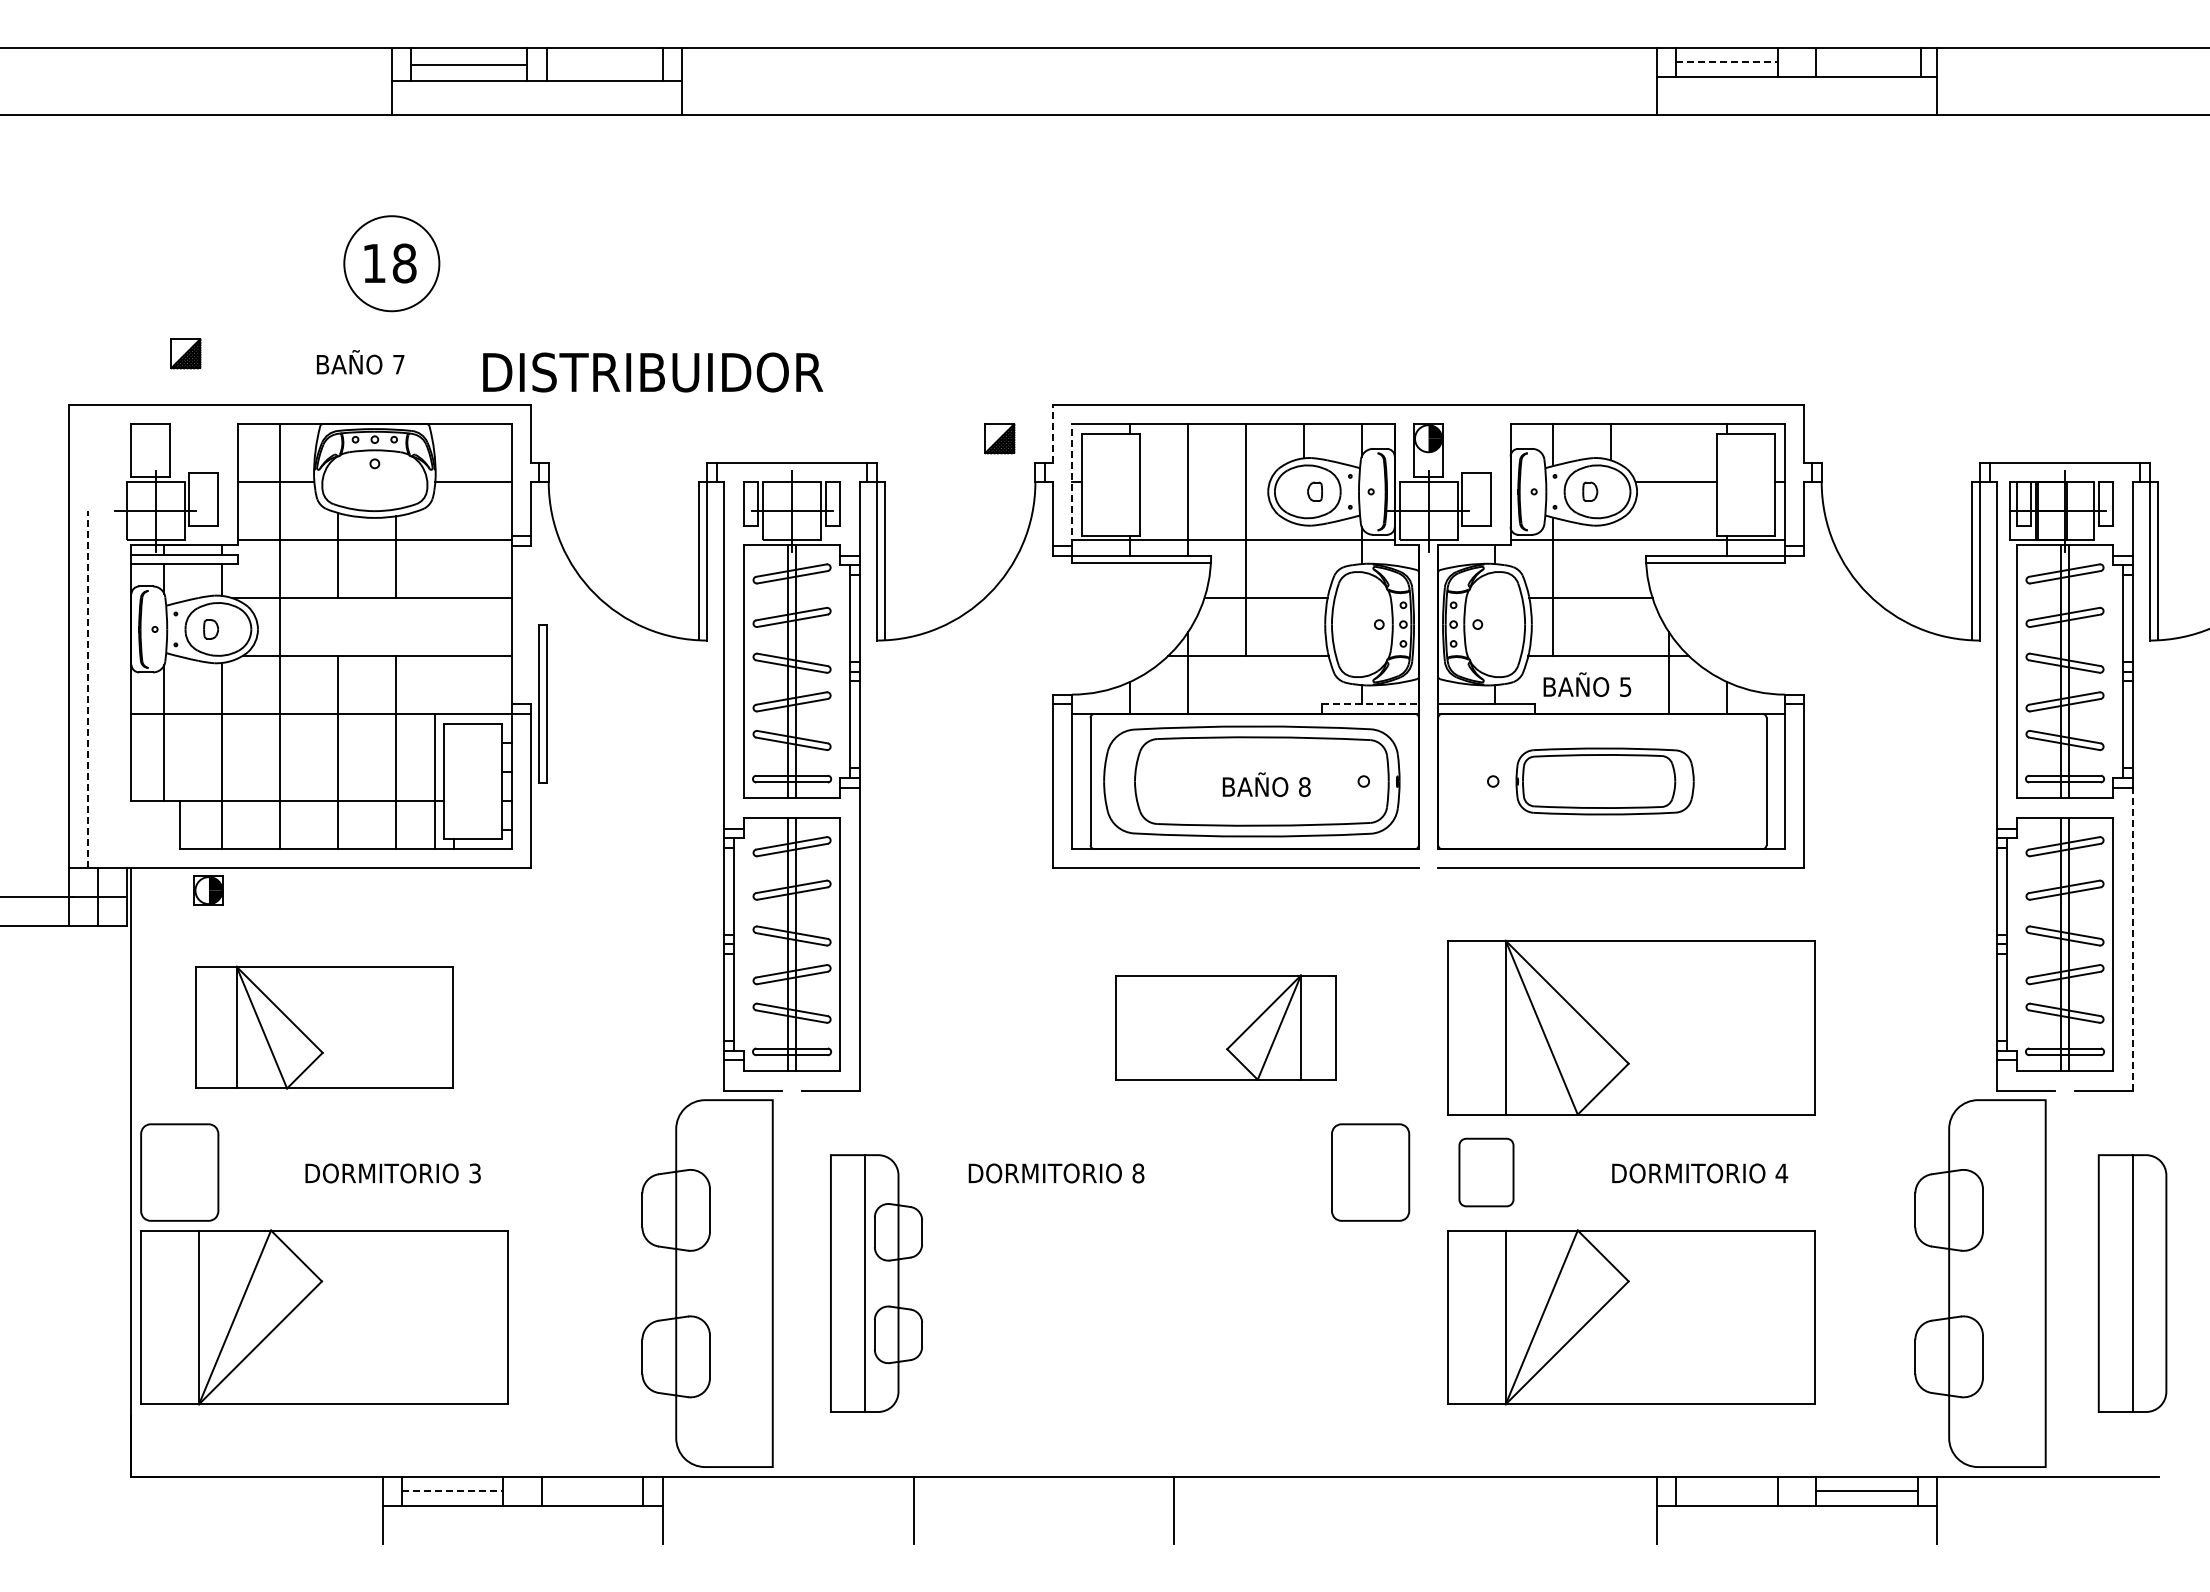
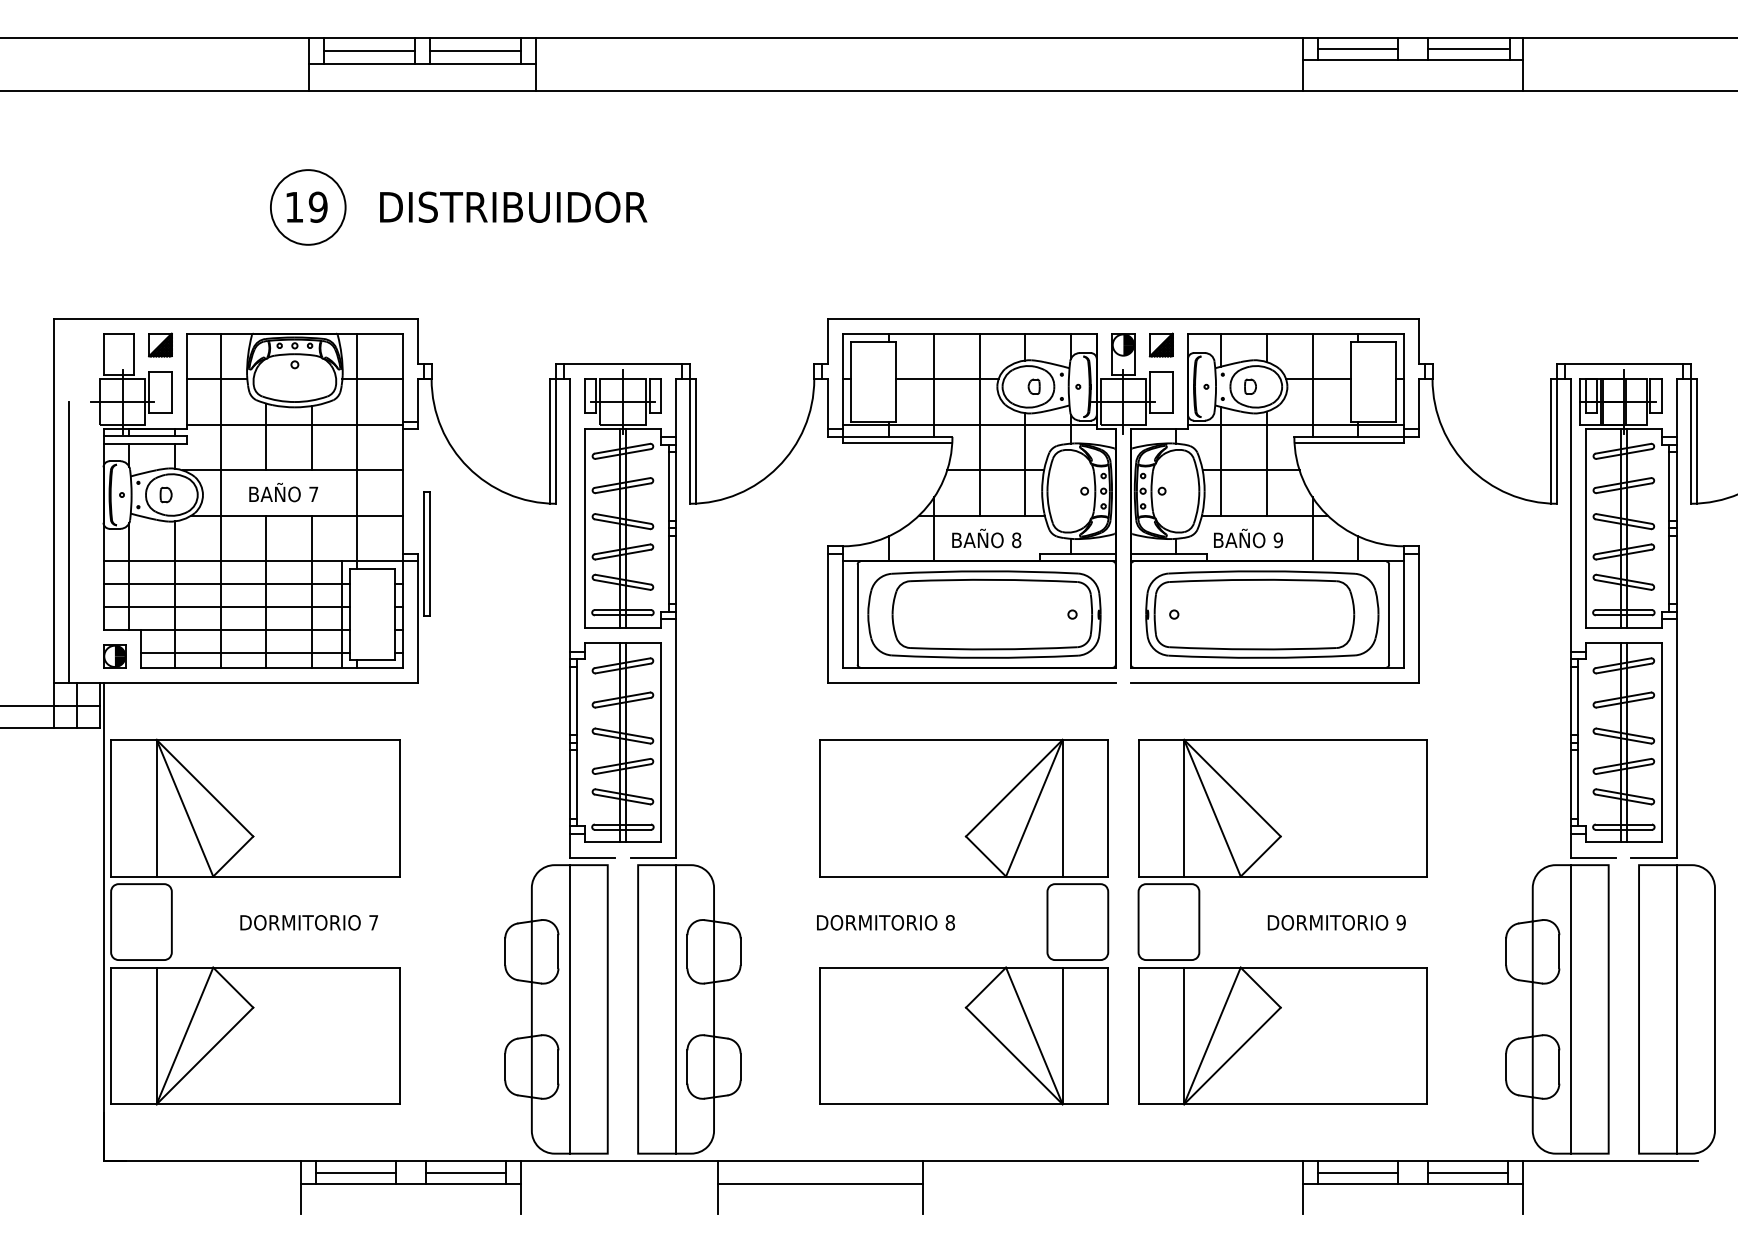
line: (1727, 62) -> (1358, 49), dashed -> solid
line: (1866, 62) -> (1467, 49), added
line: (604, 64) -> (475, 50), added
text: (404, 263) -> (318, 207), 18 -> 19
part: (185, 353) -> (160, 344), moved
text: (360, 362) -> (283, 492), moved
text: (653, 372) -> (513, 207), moved
line: (1052, 433) -> (827, 340), dashed -> solid
part: (999, 438) -> (1161, 344), moved
line: (1204, 482) -> (947, 379), added
line: (1072, 485) -> (843, 381), dashed -> solid
line: (1669, 489) -> (1312, 384), added
line: (454, 574) -> (357, 451), added
line: (1611, 589) -> (1267, 463), added
line: (1303, 590) -> (1025, 464), added
text: (1625, 686) -> (1278, 539), 5 -> 9
line: (88, 689) -> (69, 542), dashed -> solid
line: (1371, 704) -> (1078, 554), dashed -> solid
line: (287, 742) -> (226, 583), added
line: (287, 771) -> (226, 606), added
part: (1604, 781) -> (1261, 614), size x1.67
text: (1266, 784) -> (986, 538), moved
line: (311, 829) -> (245, 652), added
part: (208, 890) -> (114, 656), moved
line: (2132, 938) -> (1676, 738), dashed -> solid
part: (324, 1027) -> (255, 808), size x1.43
part: (1225, 1027) -> (963, 808), size x1.67
part: (1486, 1172) -> (1168, 922), size x1.43
text: (474, 1173) -> (373, 922), 3 -> 7
text: (1056, 1173) -> (885, 922), moved
text: (1781, 1173) -> (1400, 922), 4 -> 9
line: (724, 1283) -> (569, 1009), added
part: (876, 1283) -> (689, 1009), size x1.43
line: (1997, 1283) -> (1570, 1009), added
part: (2132, 1283) -> (1676, 1009), size x1.43
part: (1225, 1317) -> (963, 1036), added
line: (452, 1491) -> (355, 1172), dashed -> solid
line: (592, 1491) -> (466, 1172), added
line: (1726, 1491) -> (1357, 1172), added
line: (1043, 1505) -> (820, 1183), added

